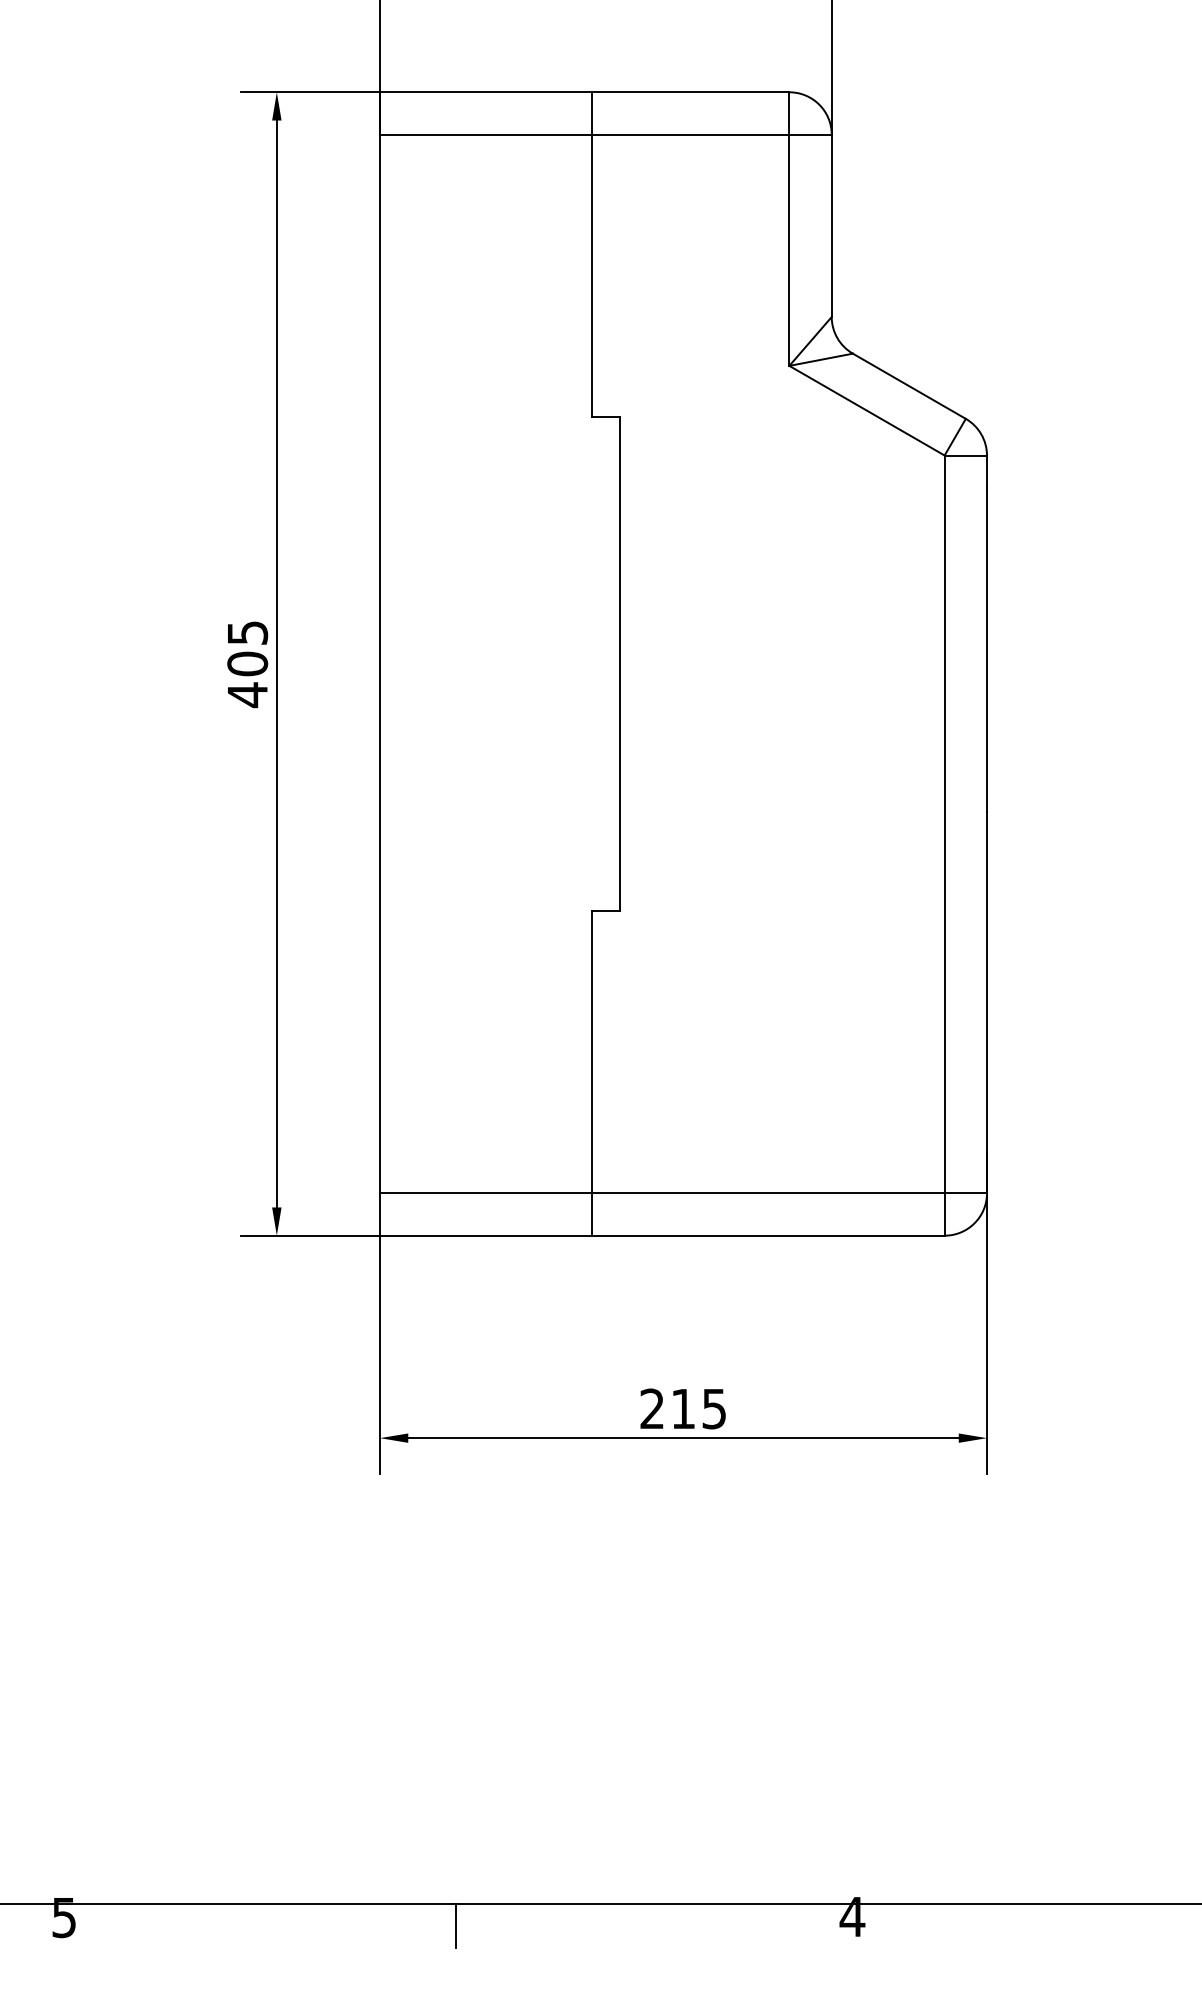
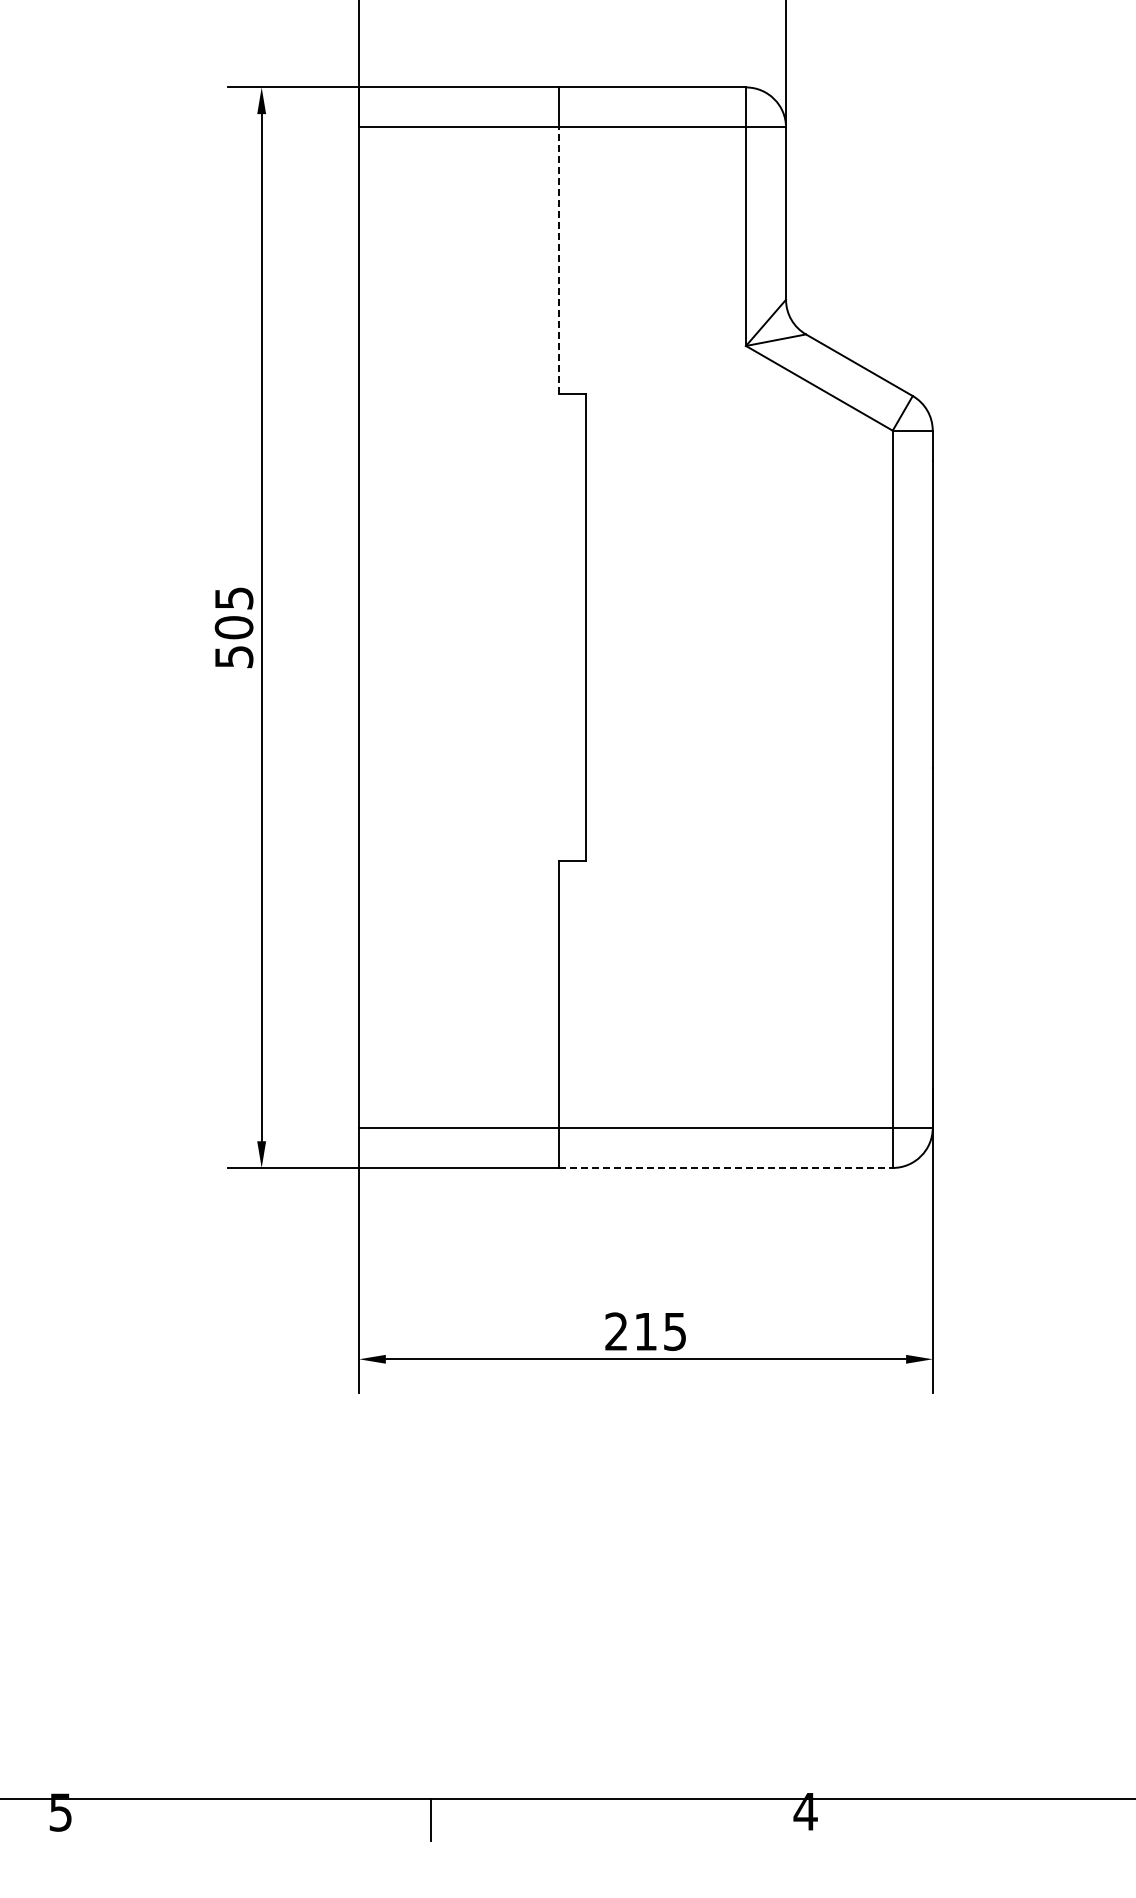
line: (592, 275) -> (559, 260), solid -> dashed
text: (248, 695) -> (234, 657), 405 -> 505
line: (768, 1235) -> (726, 1167), solid -> dashed

